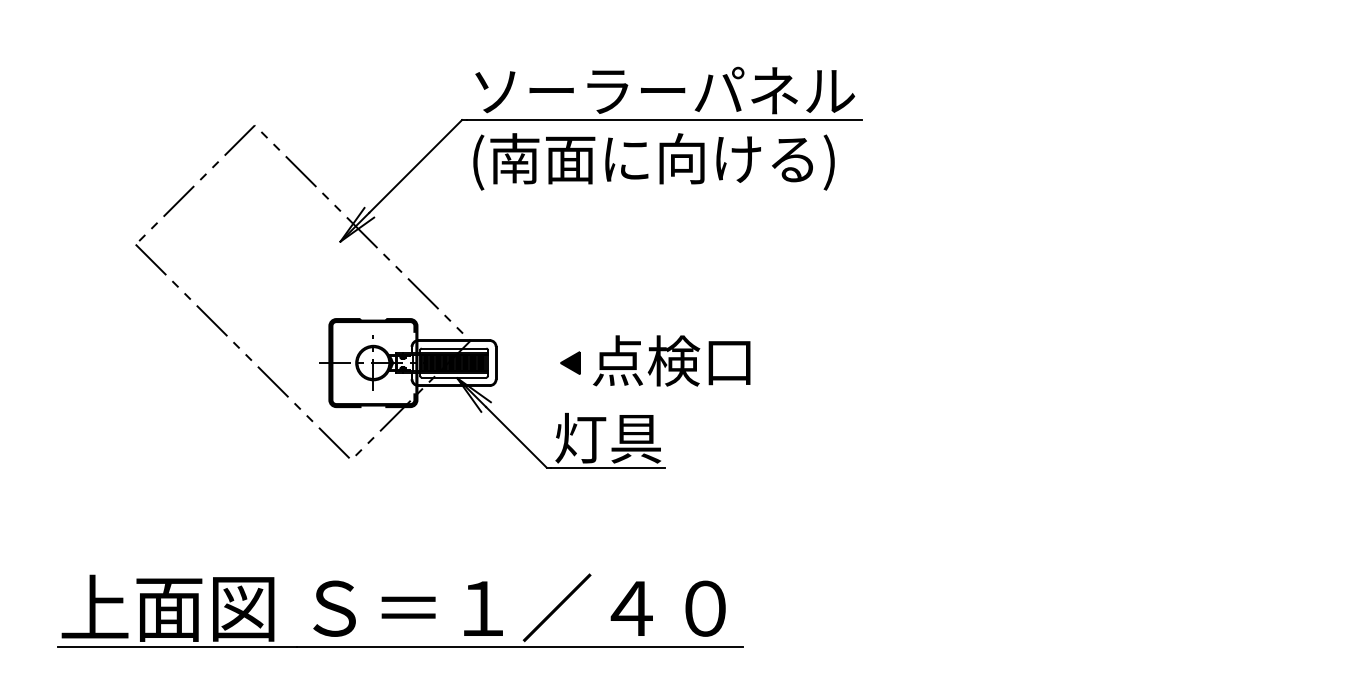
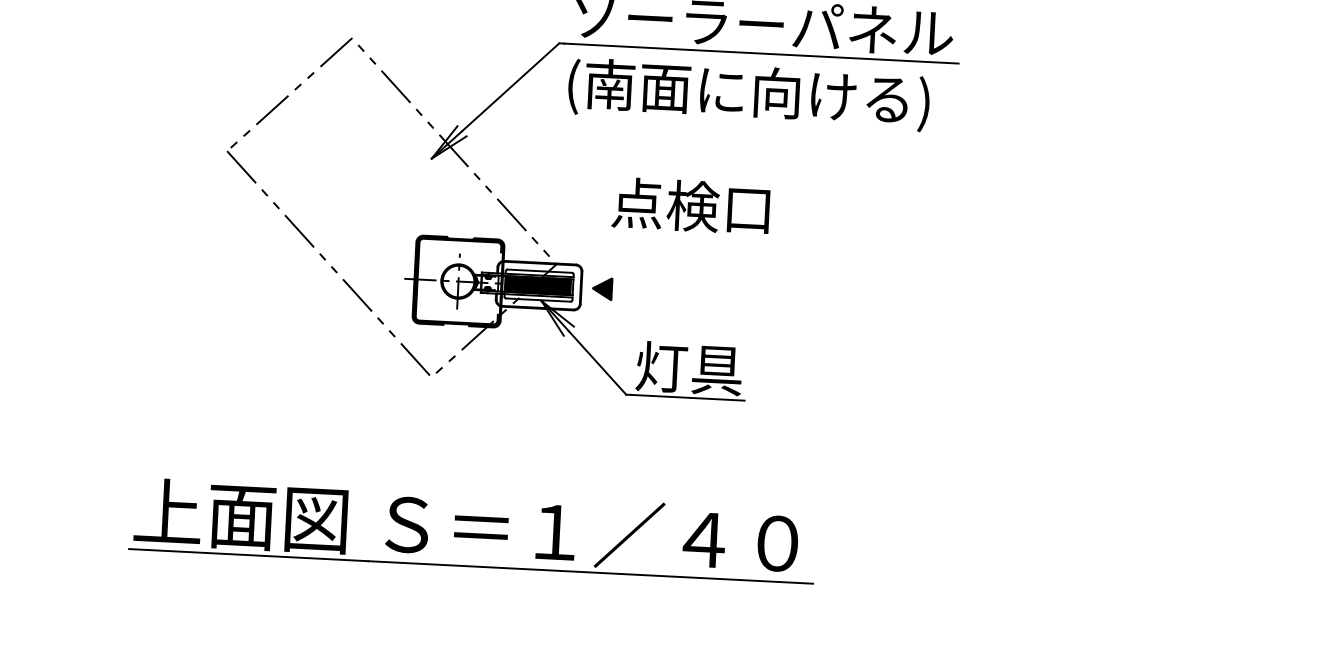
text: (671, 360) -> (690, 205), moved
part: (570, 362) -> (602, 288), moved

